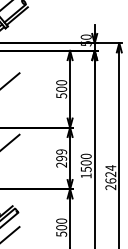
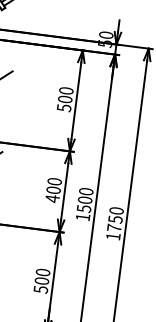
text: (61, 158) -> (53, 190), 299 -> 400
text: (110, 177) -> (114, 223), 2624 -> 1750

